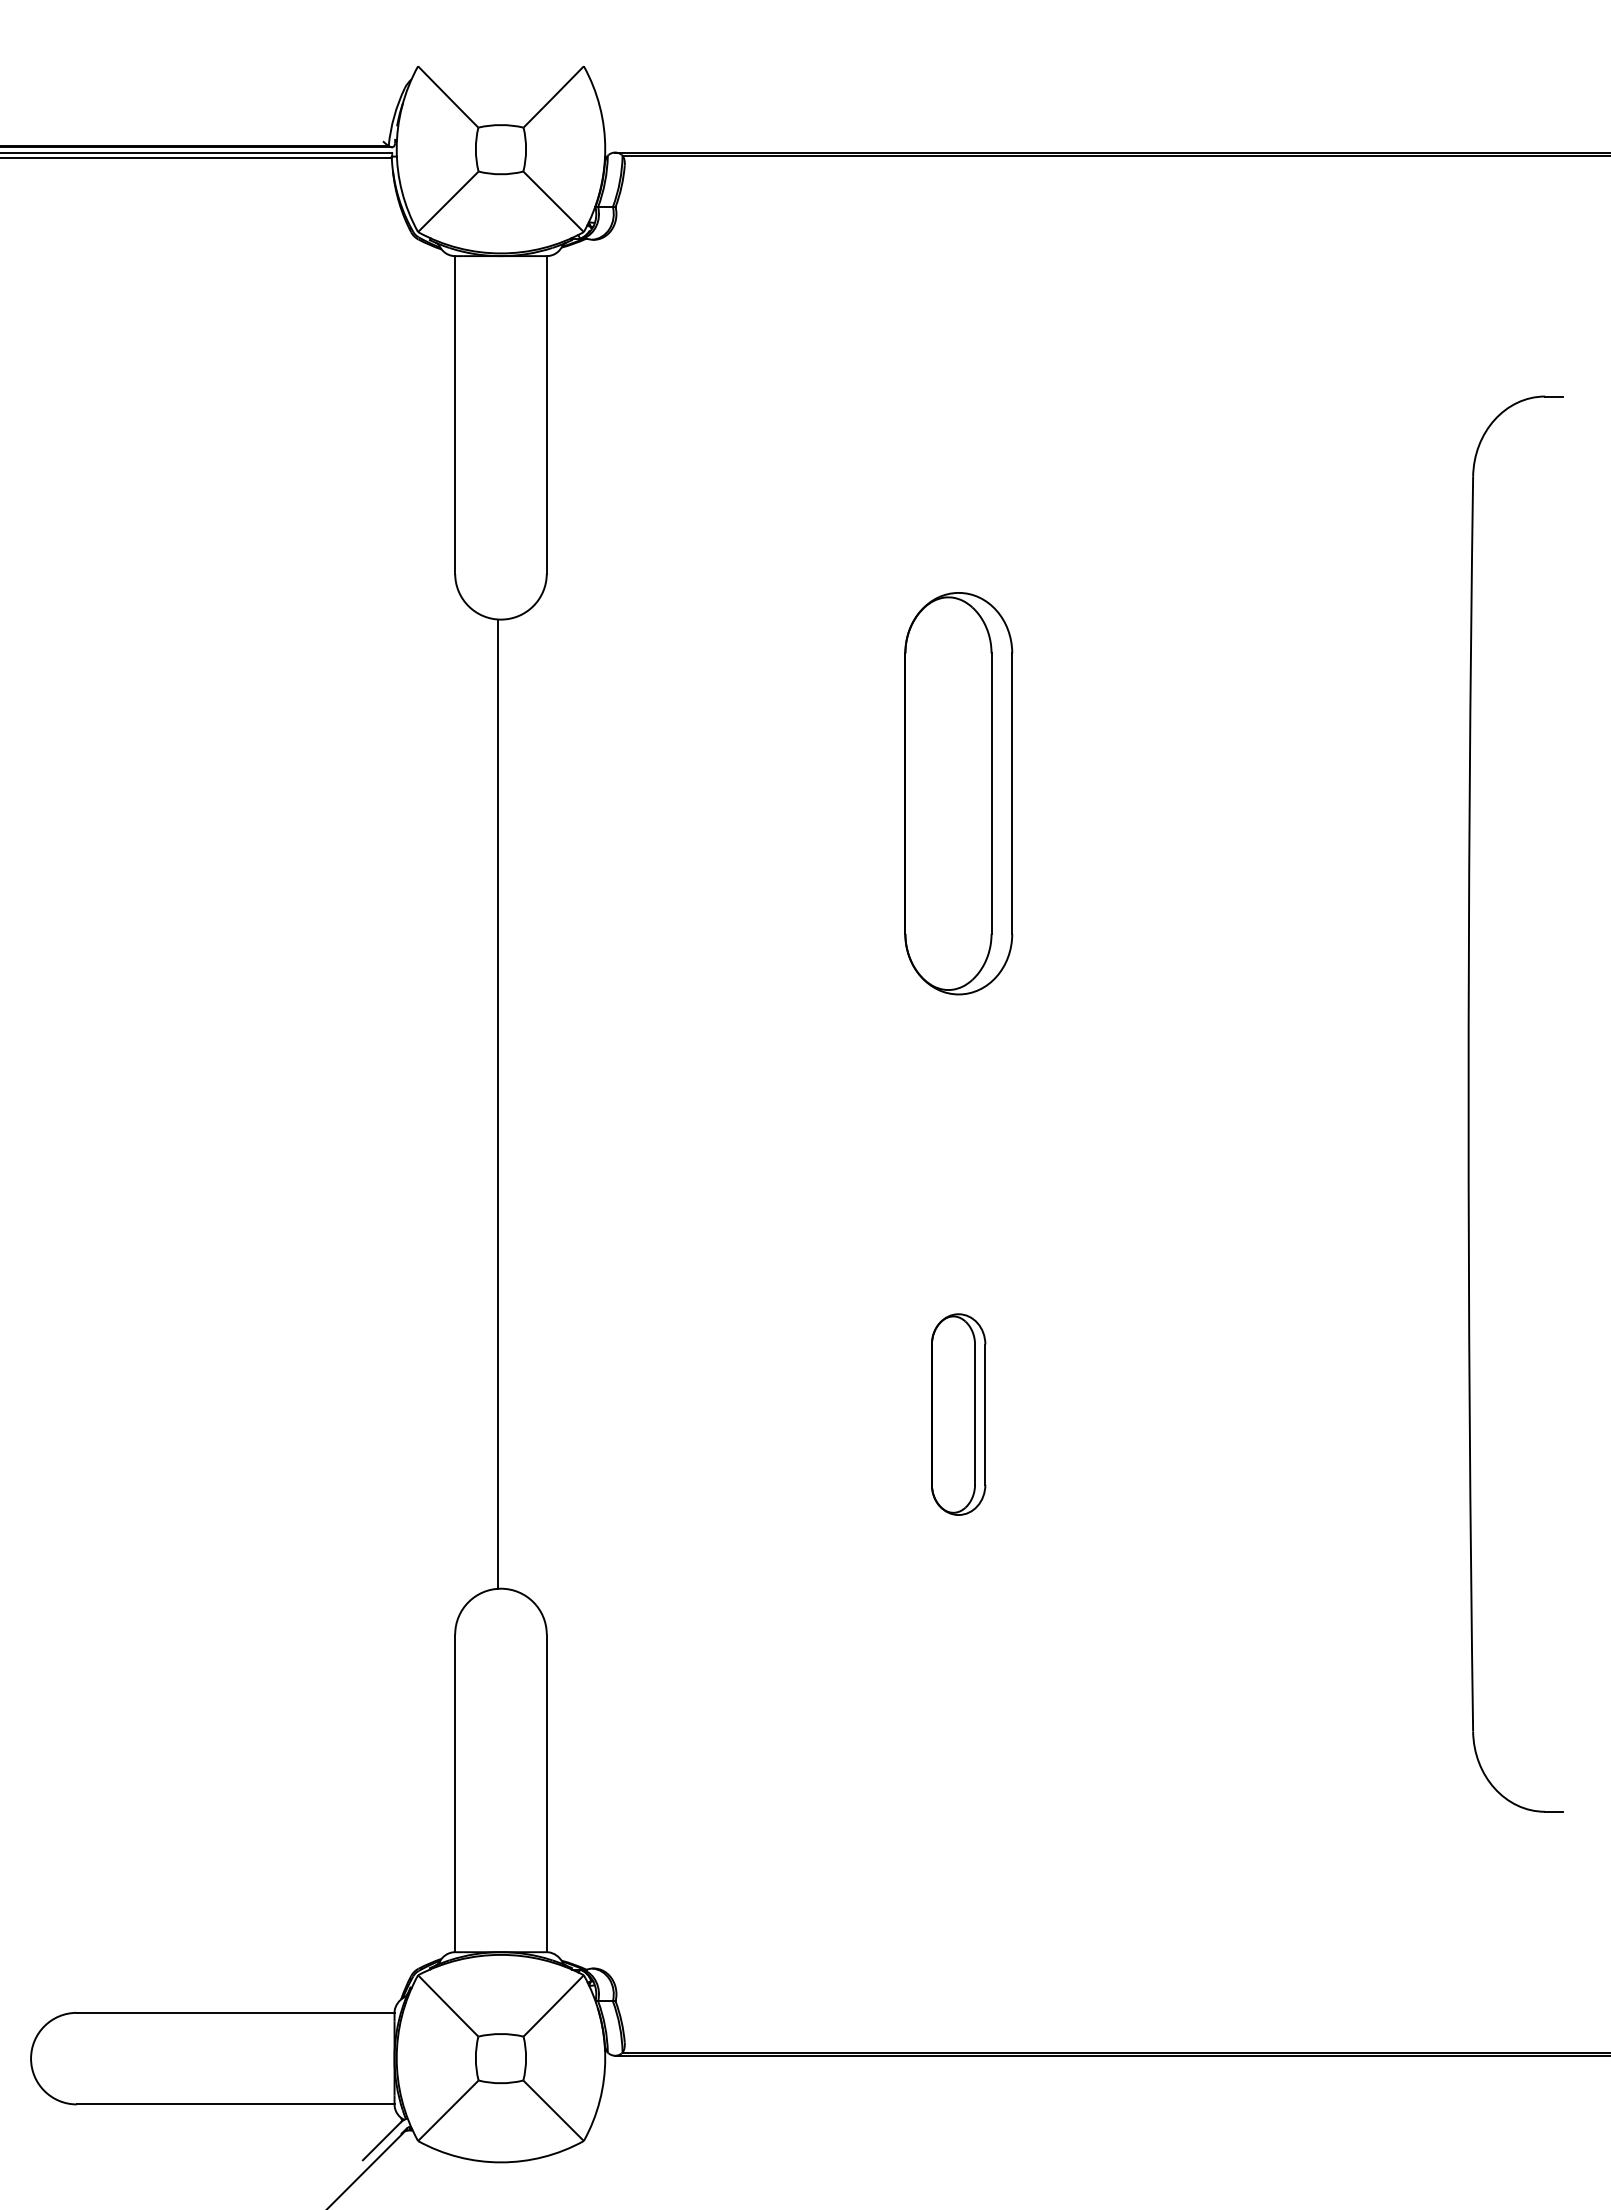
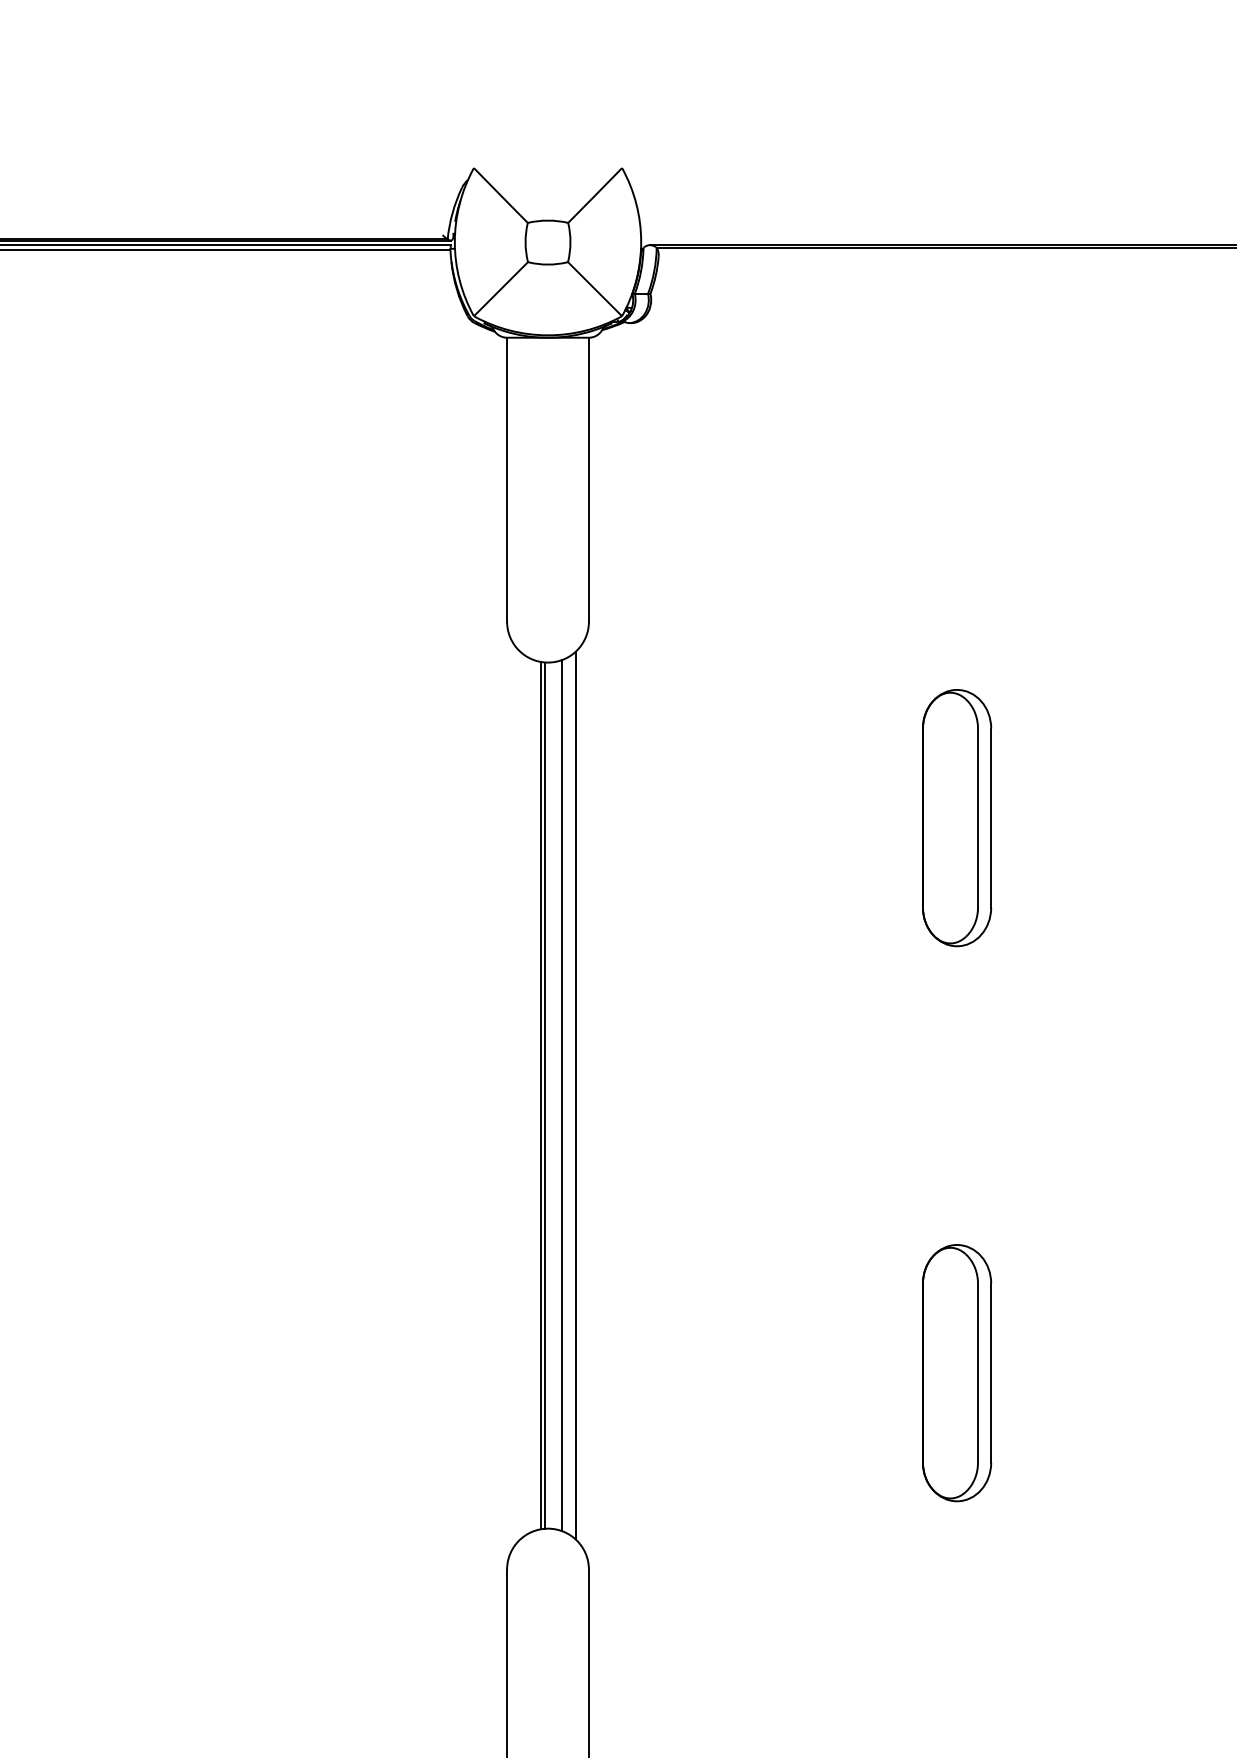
part: (958, 793) -> (956, 817), size x0.71
line: (492, 1103) -> (540, 1095), added
line: (517, 1103) -> (562, 1095), added
line: (531, 1103) -> (575, 1095), added
part: (958, 1414) -> (956, 1372), size x1.43

